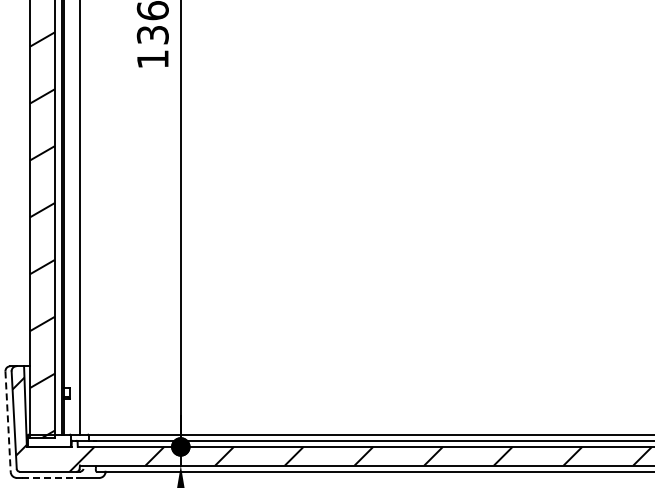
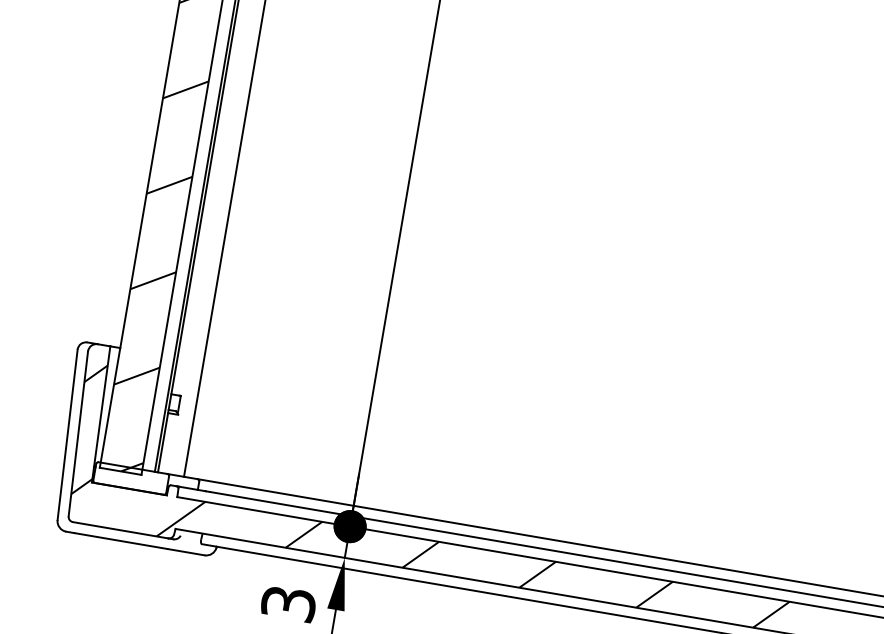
line: (8, 422) -> (68, 436), dashed -> solid
line: (49, 477) -> (121, 540), dashed -> solid

